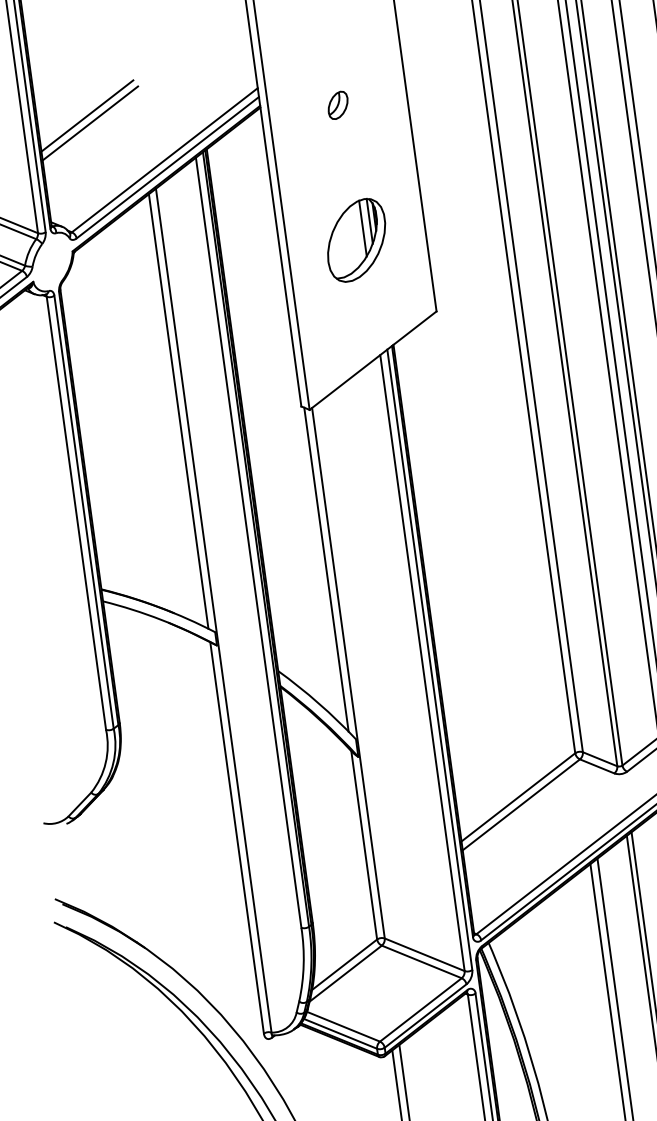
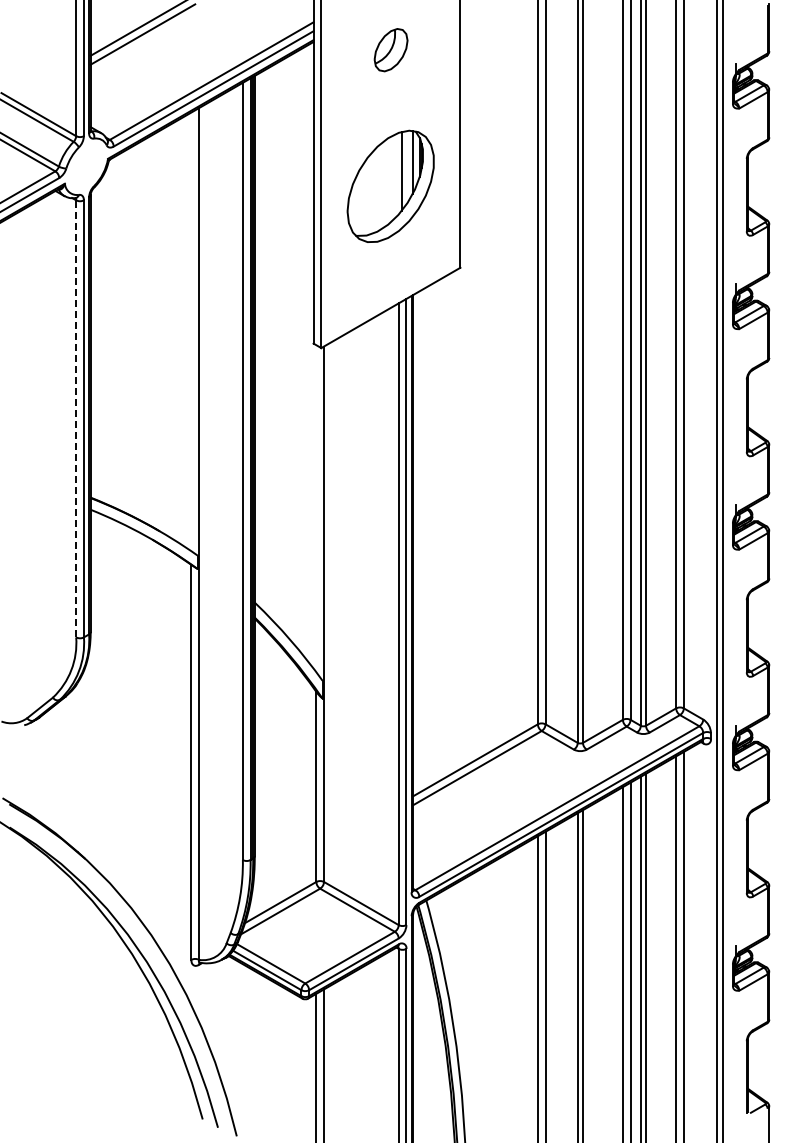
part: (337, 105) -> (390, 50), size x1.6
part: (356, 240) -> (390, 186), size x1.4
line: (178, 411) -> (191, 331), removed
line: (76, 512) -> (76, 418), solid -> dashed
line: (326, 569) -> (316, 508), removed

